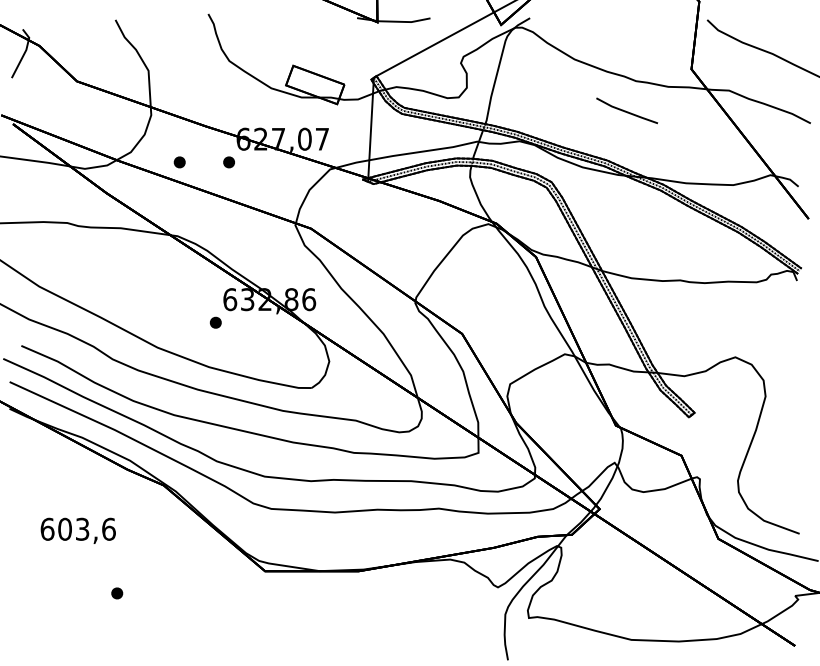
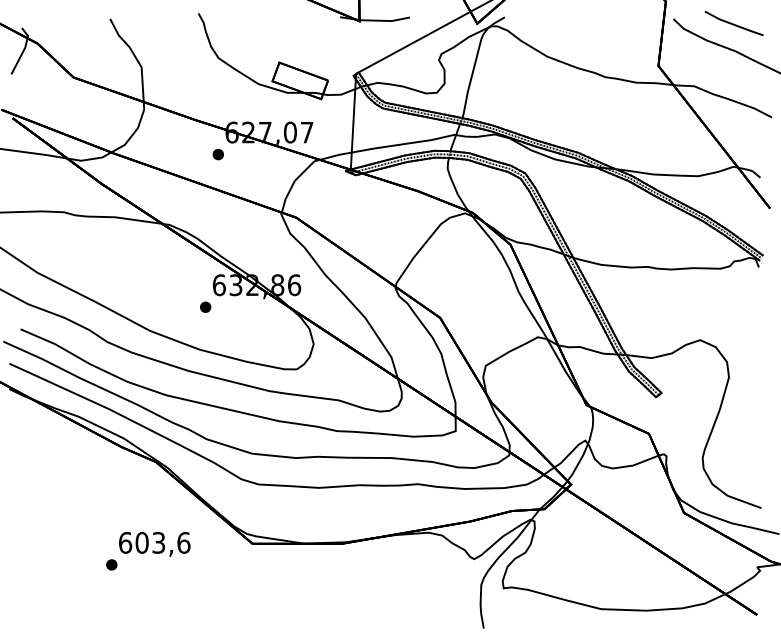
part: (626, 110) -> (733, 23), moved
part: (178, 162) -> (170, 154), removed
text: (78, 531) -> (154, 544), moved

